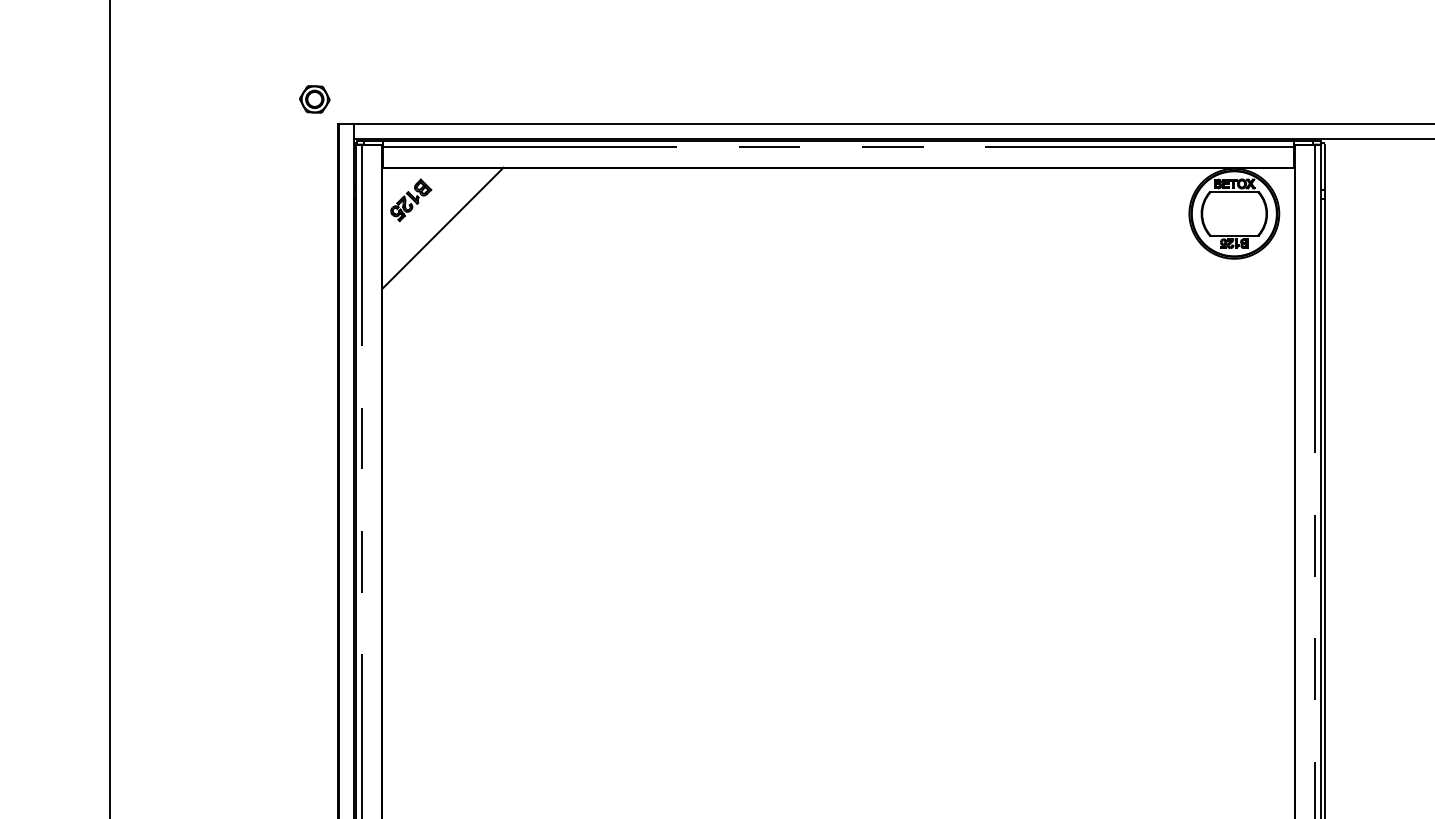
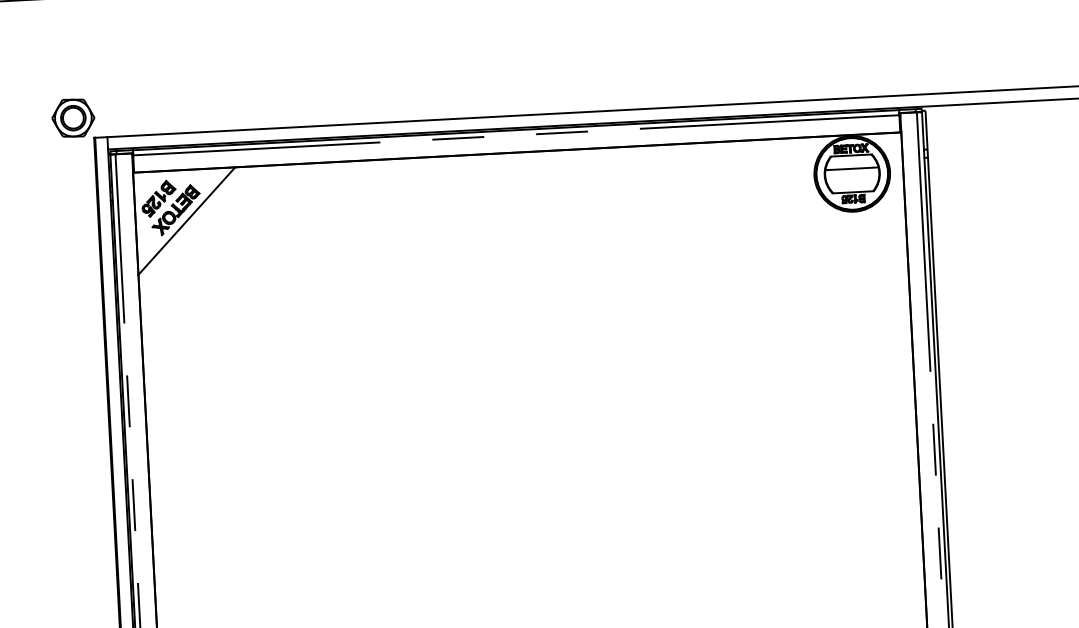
part: (314, 99) -> (73, 118), size x1.67
line: (1233, 207) -> (851, 168), added
part: (430, 214) -> (175, 209), added

